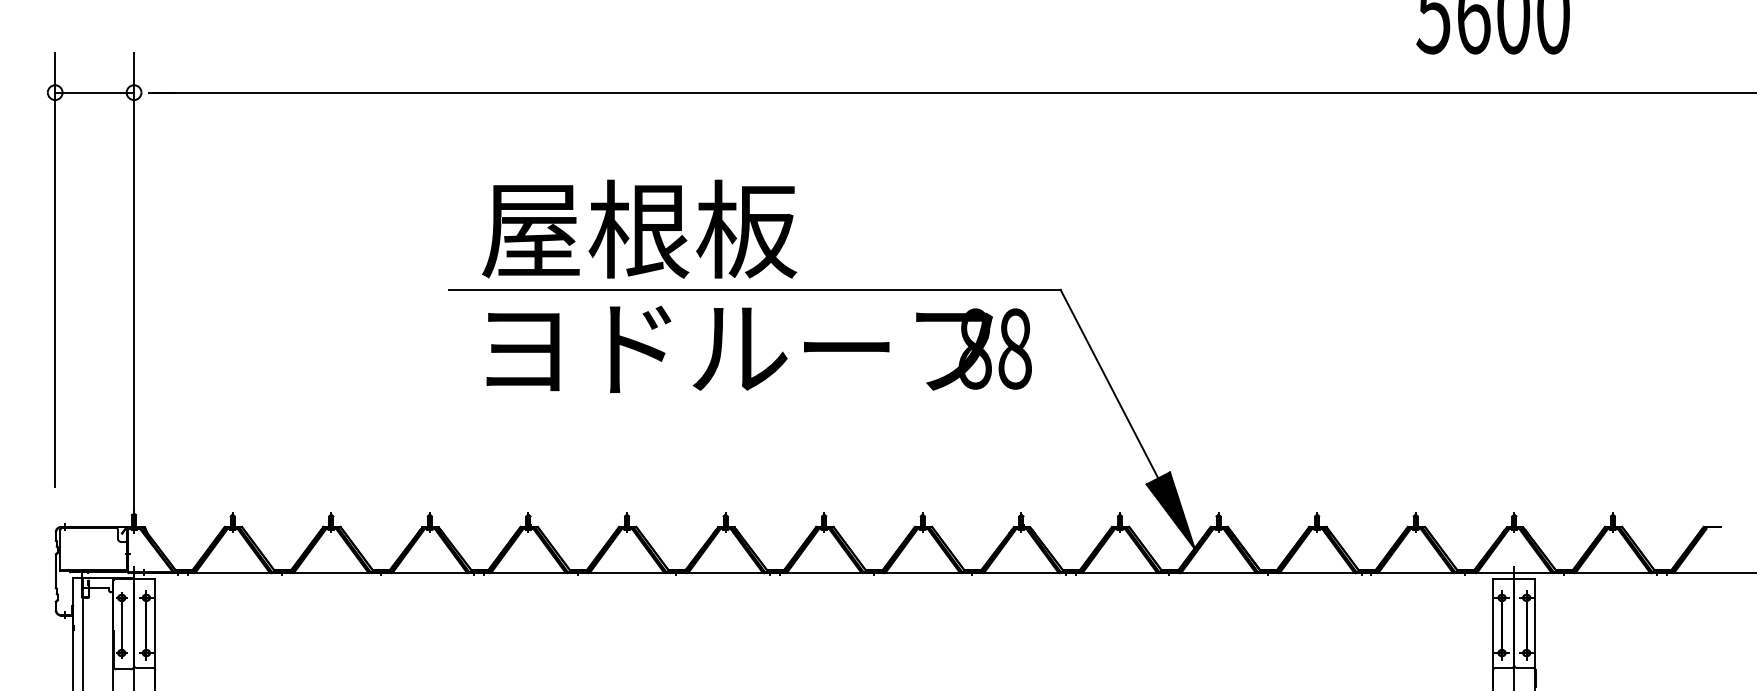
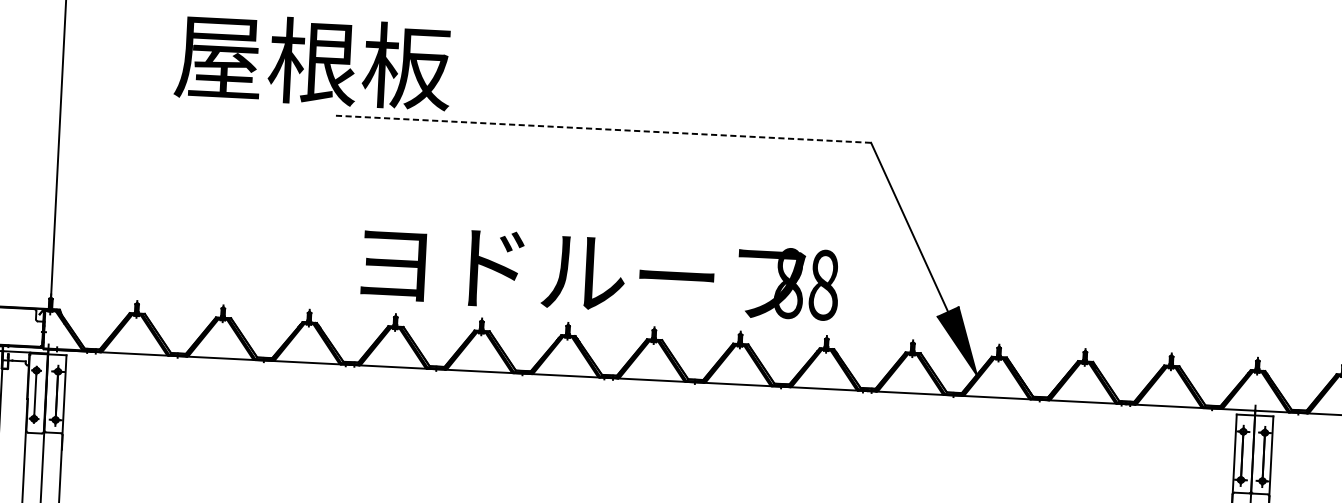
text: (639, 228) -> (313, 60), moved
line: (755, 289) -> (604, 129), solid -> dashed
text: (758, 348) -> (599, 273), moved

